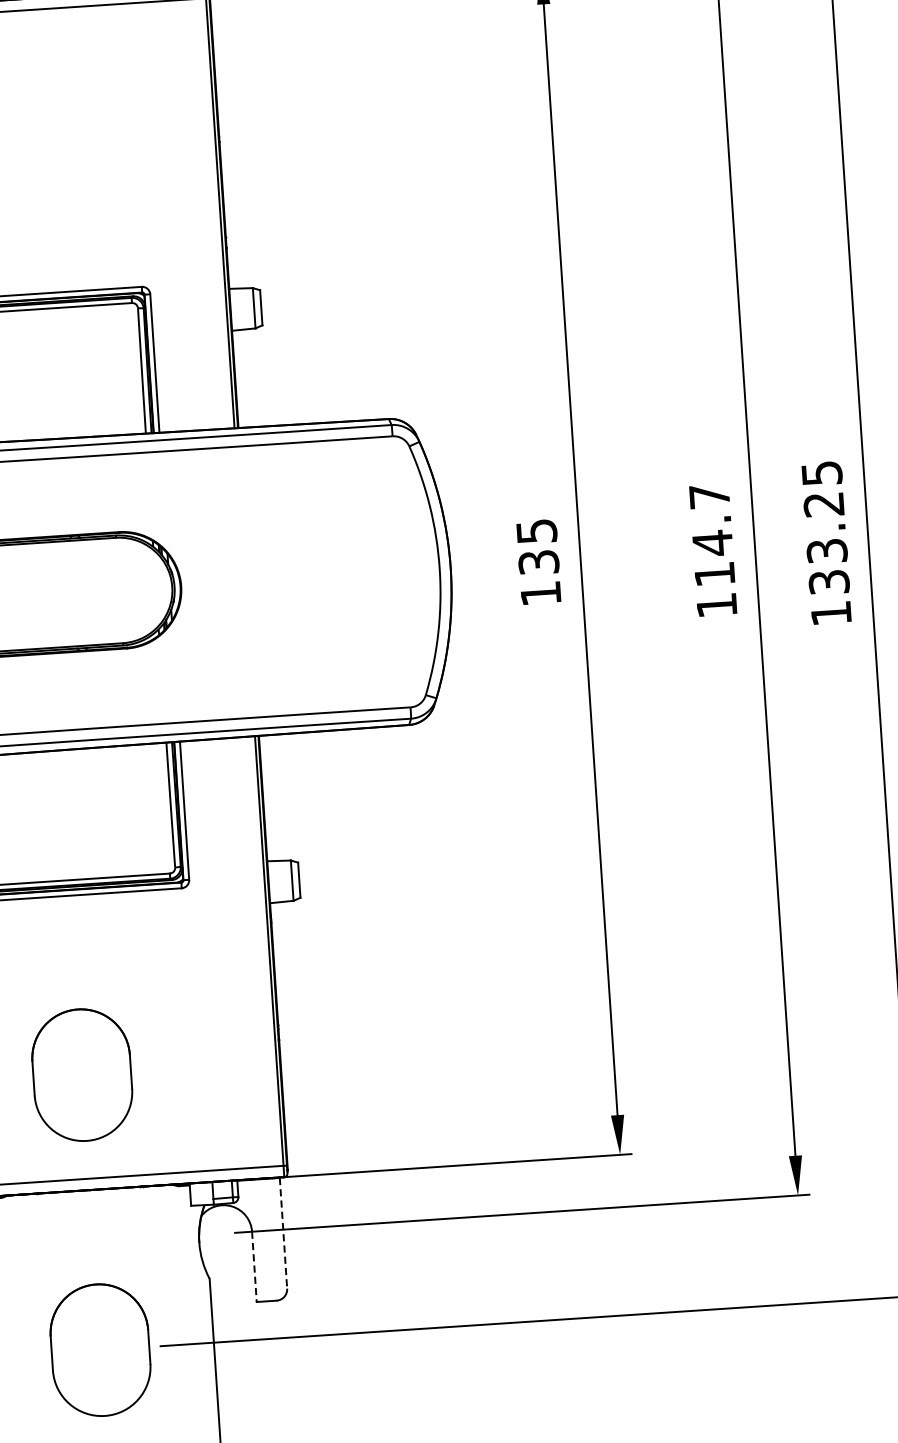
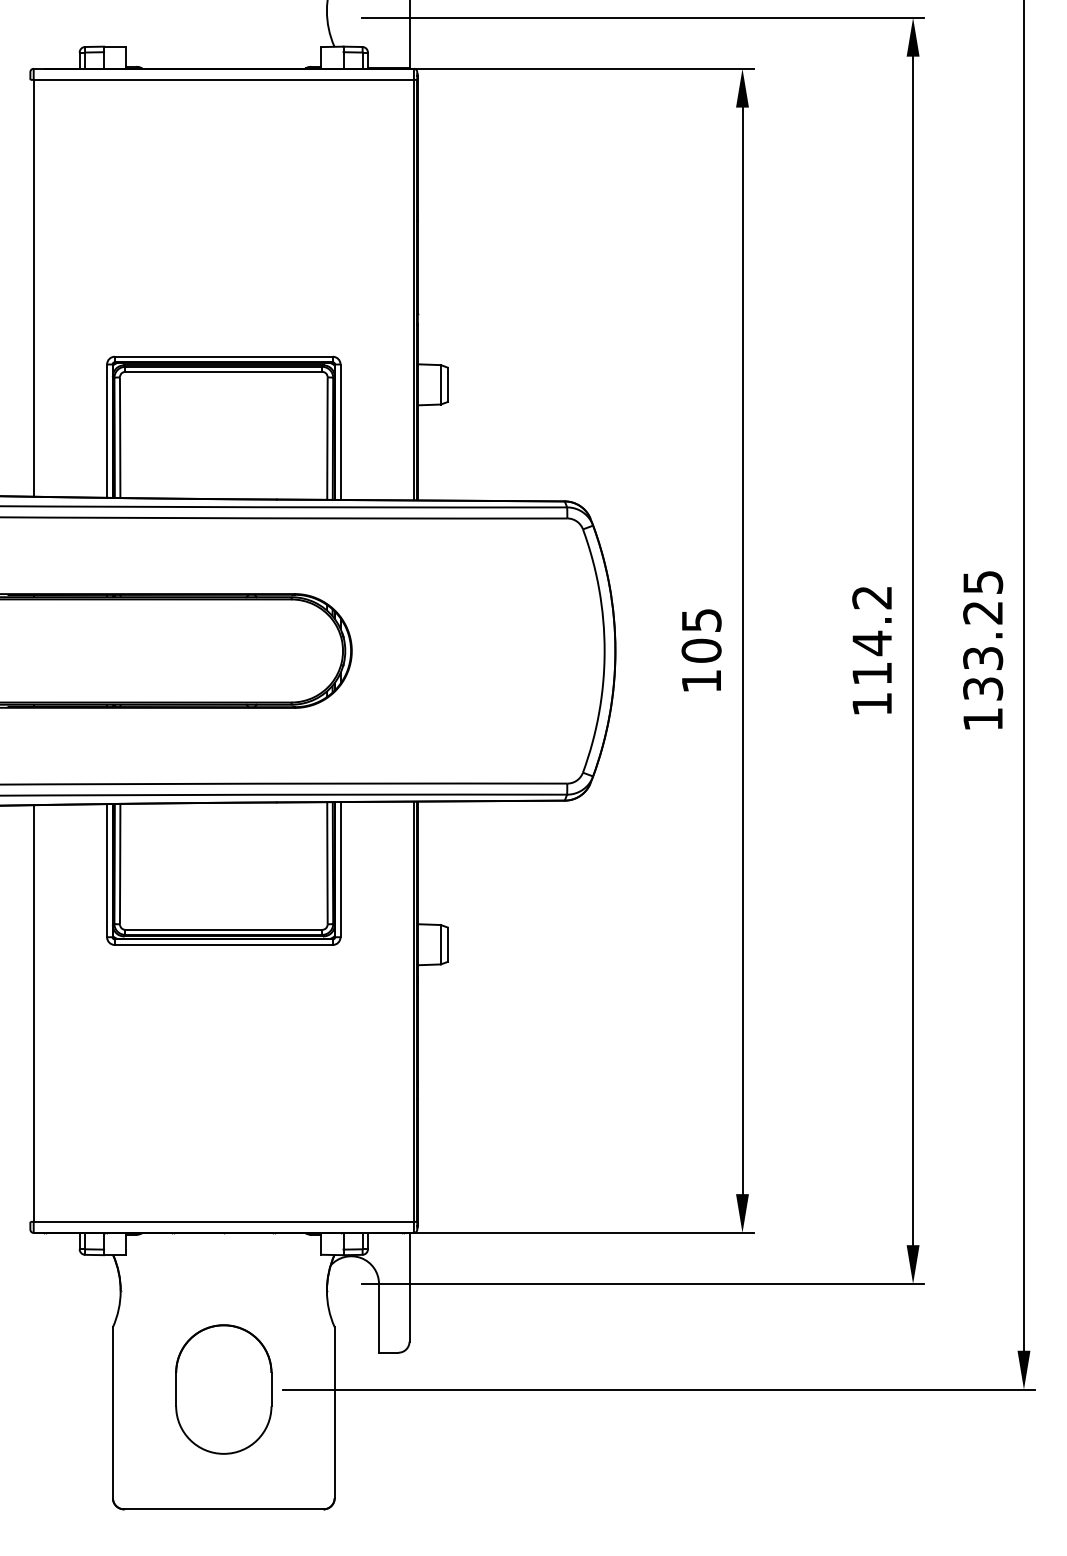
text: (708, 496) -> (871, 597), 114.7 -> 114.2
text: (538, 562) -> (701, 650), 135 -> 105
part: (81, 1075) -> (223, 1120), removed
line: (283, 1234) -> (409, 1288), dashed -> solid
line: (254, 1266) -> (379, 1318), dashed -> solid

